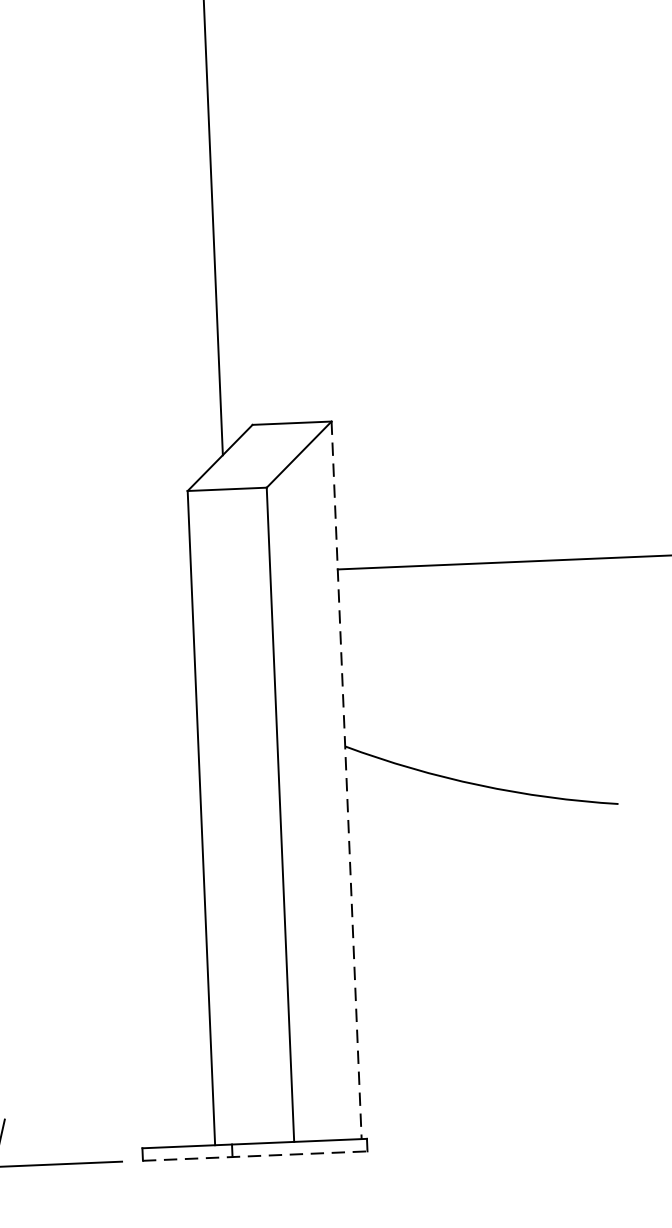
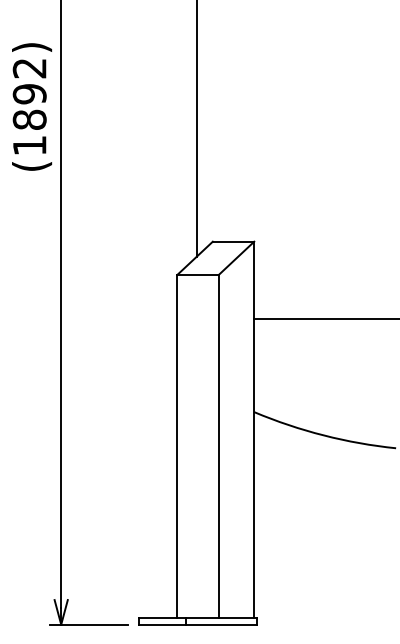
line: (347, 781) -> (254, 430), dashed -> solid
line: (255, 1155) -> (198, 624), dashed -> solid

